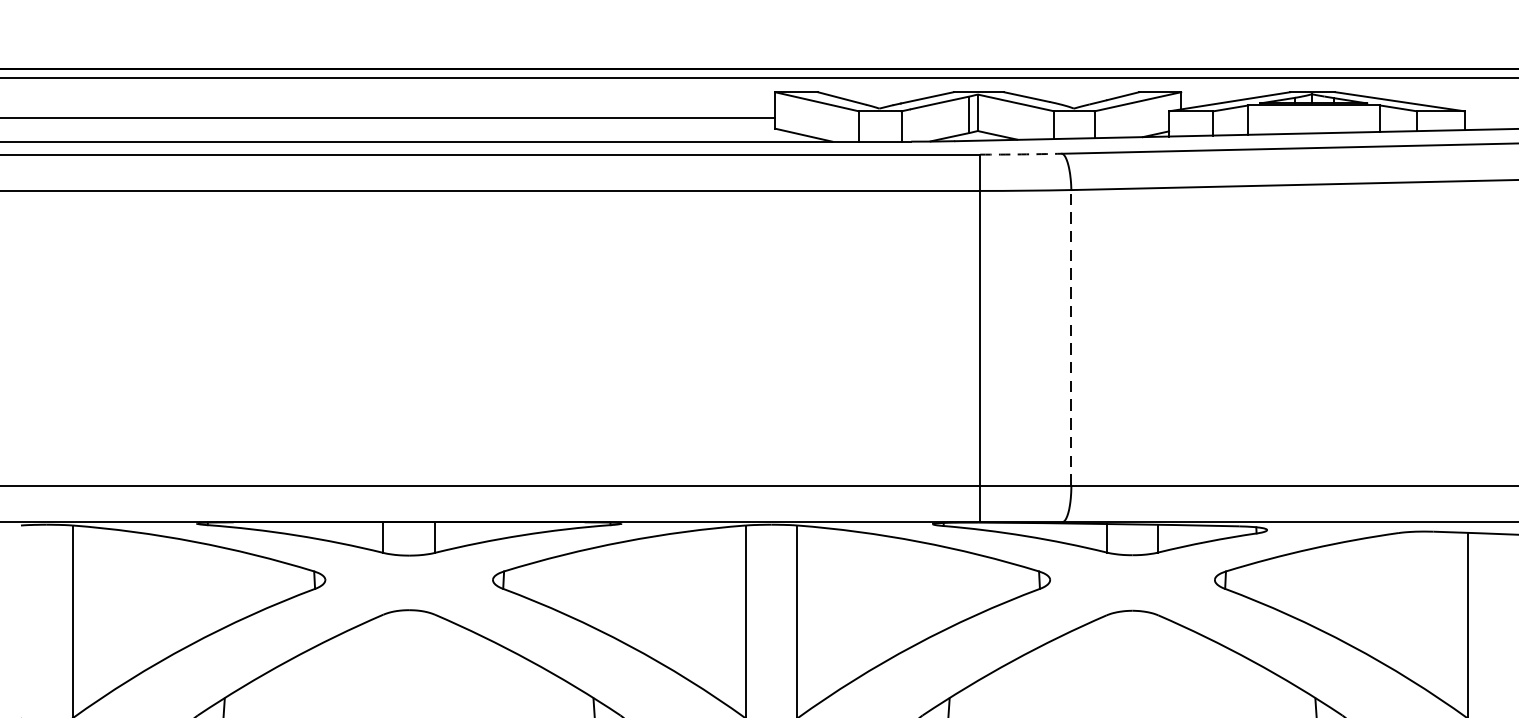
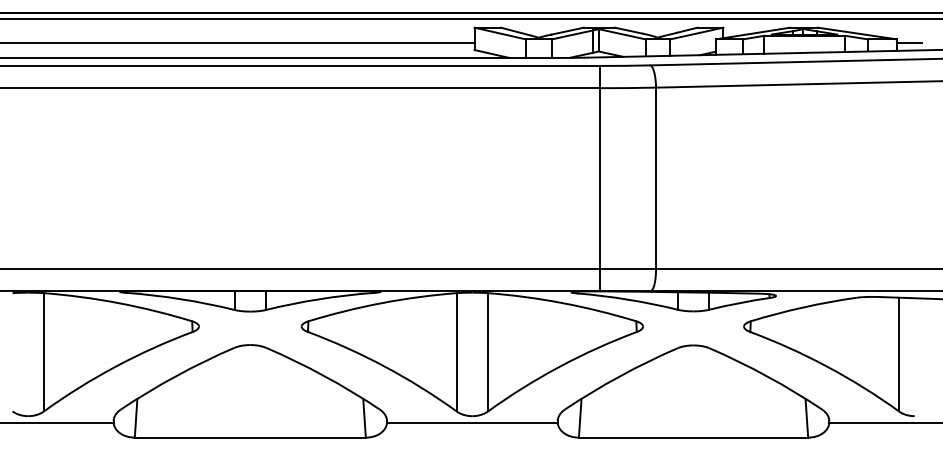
line: (1484, 118) -> (909, 43), added
arc: (1021, 153) -> (625, 65), dashed -> solid
line: (1072, 338) -> (656, 178), dashed -> solid

